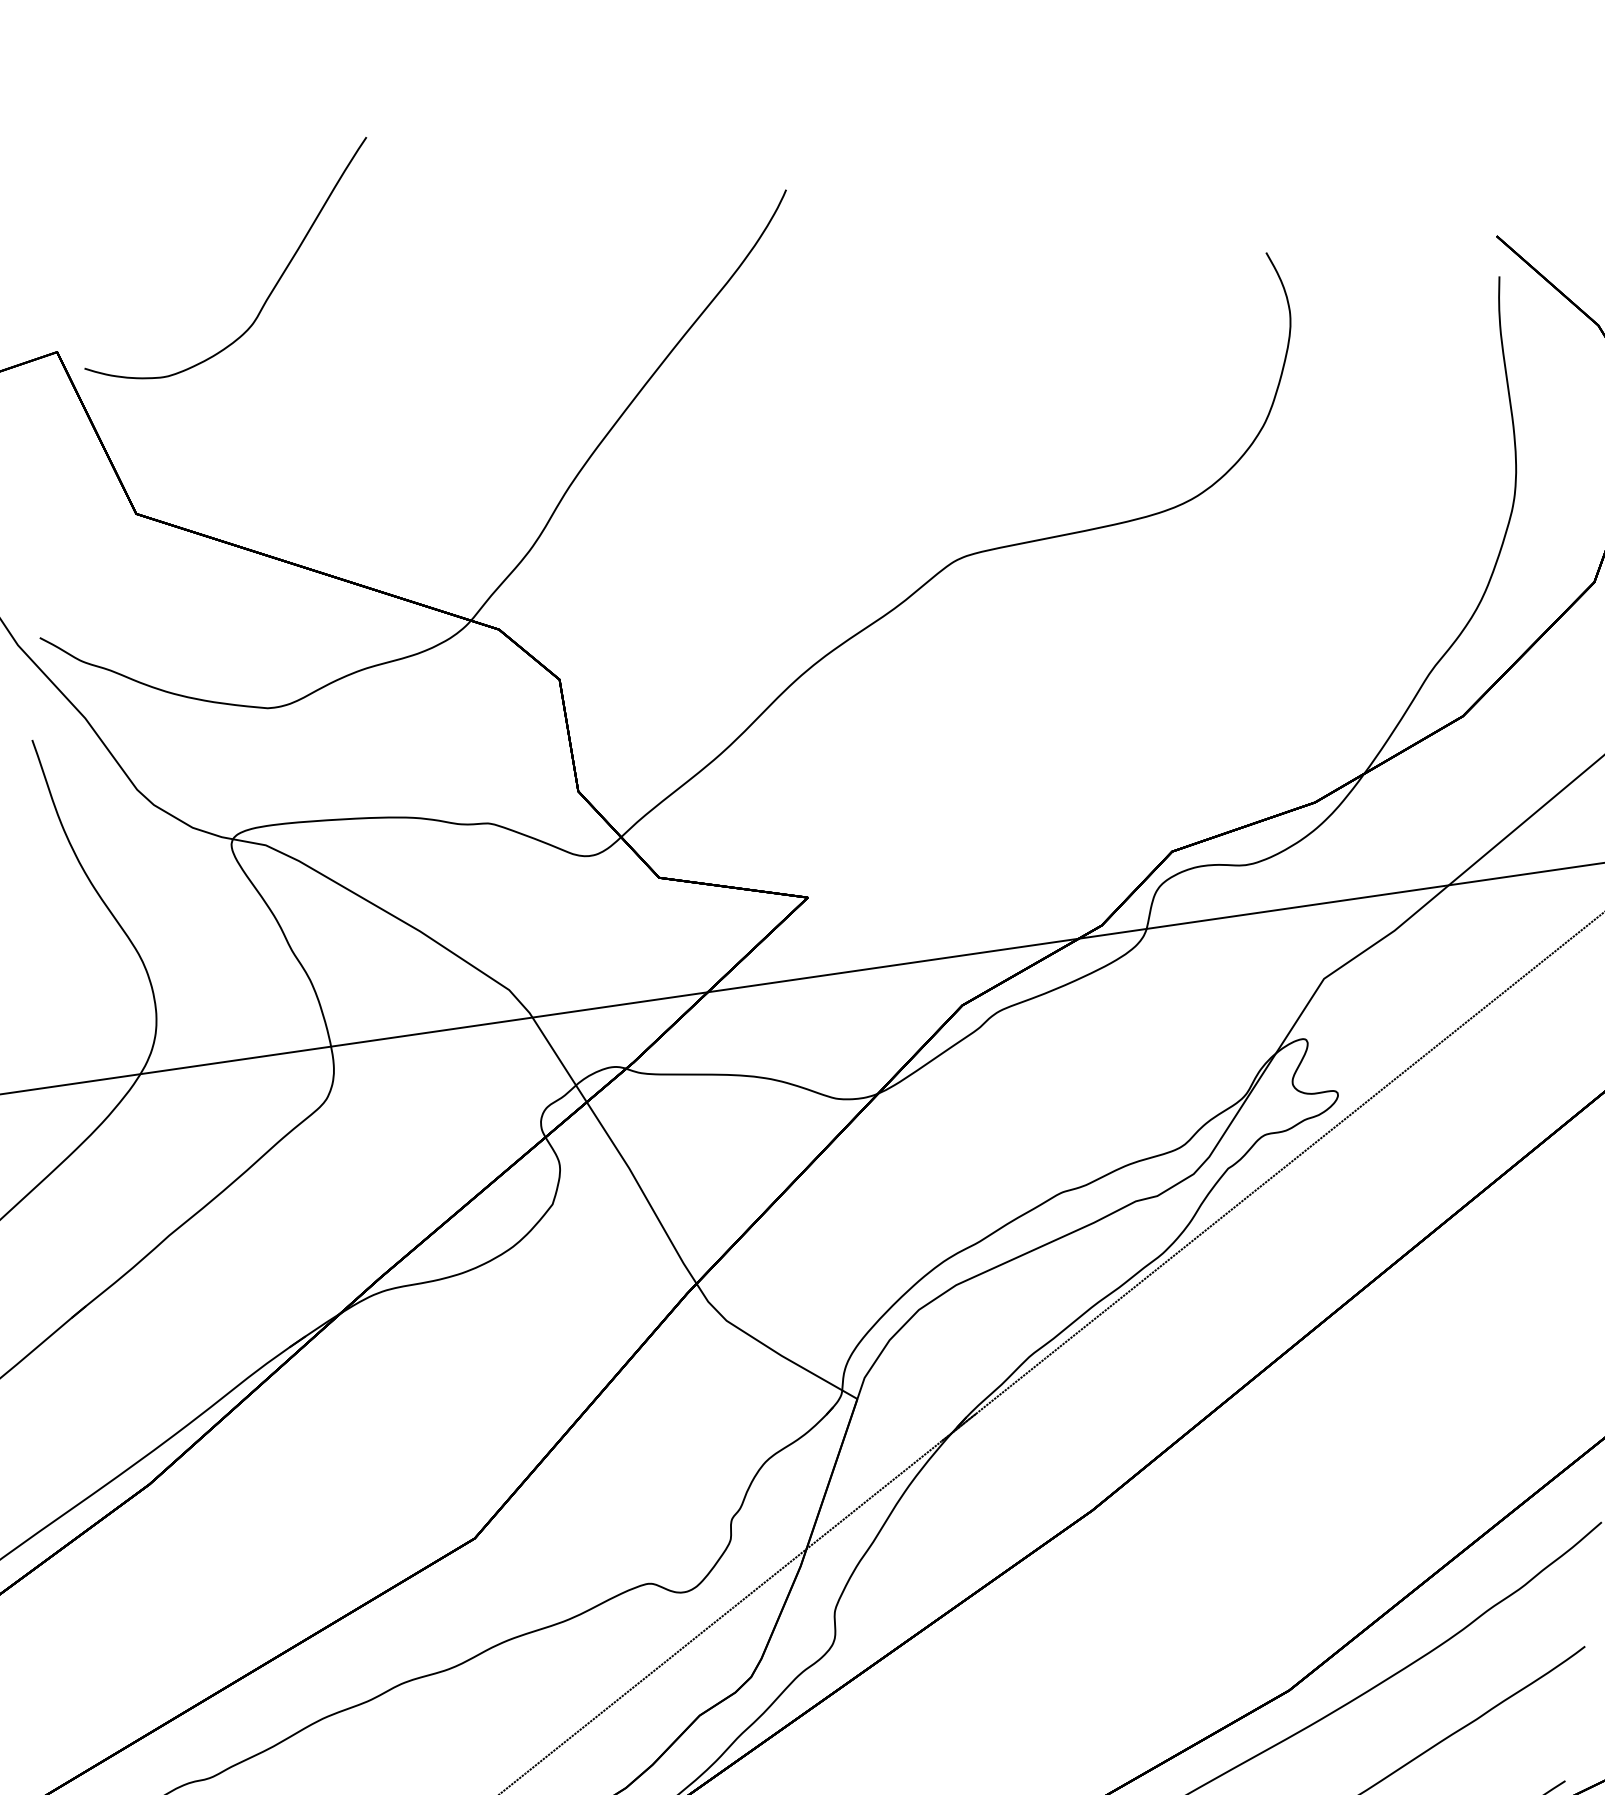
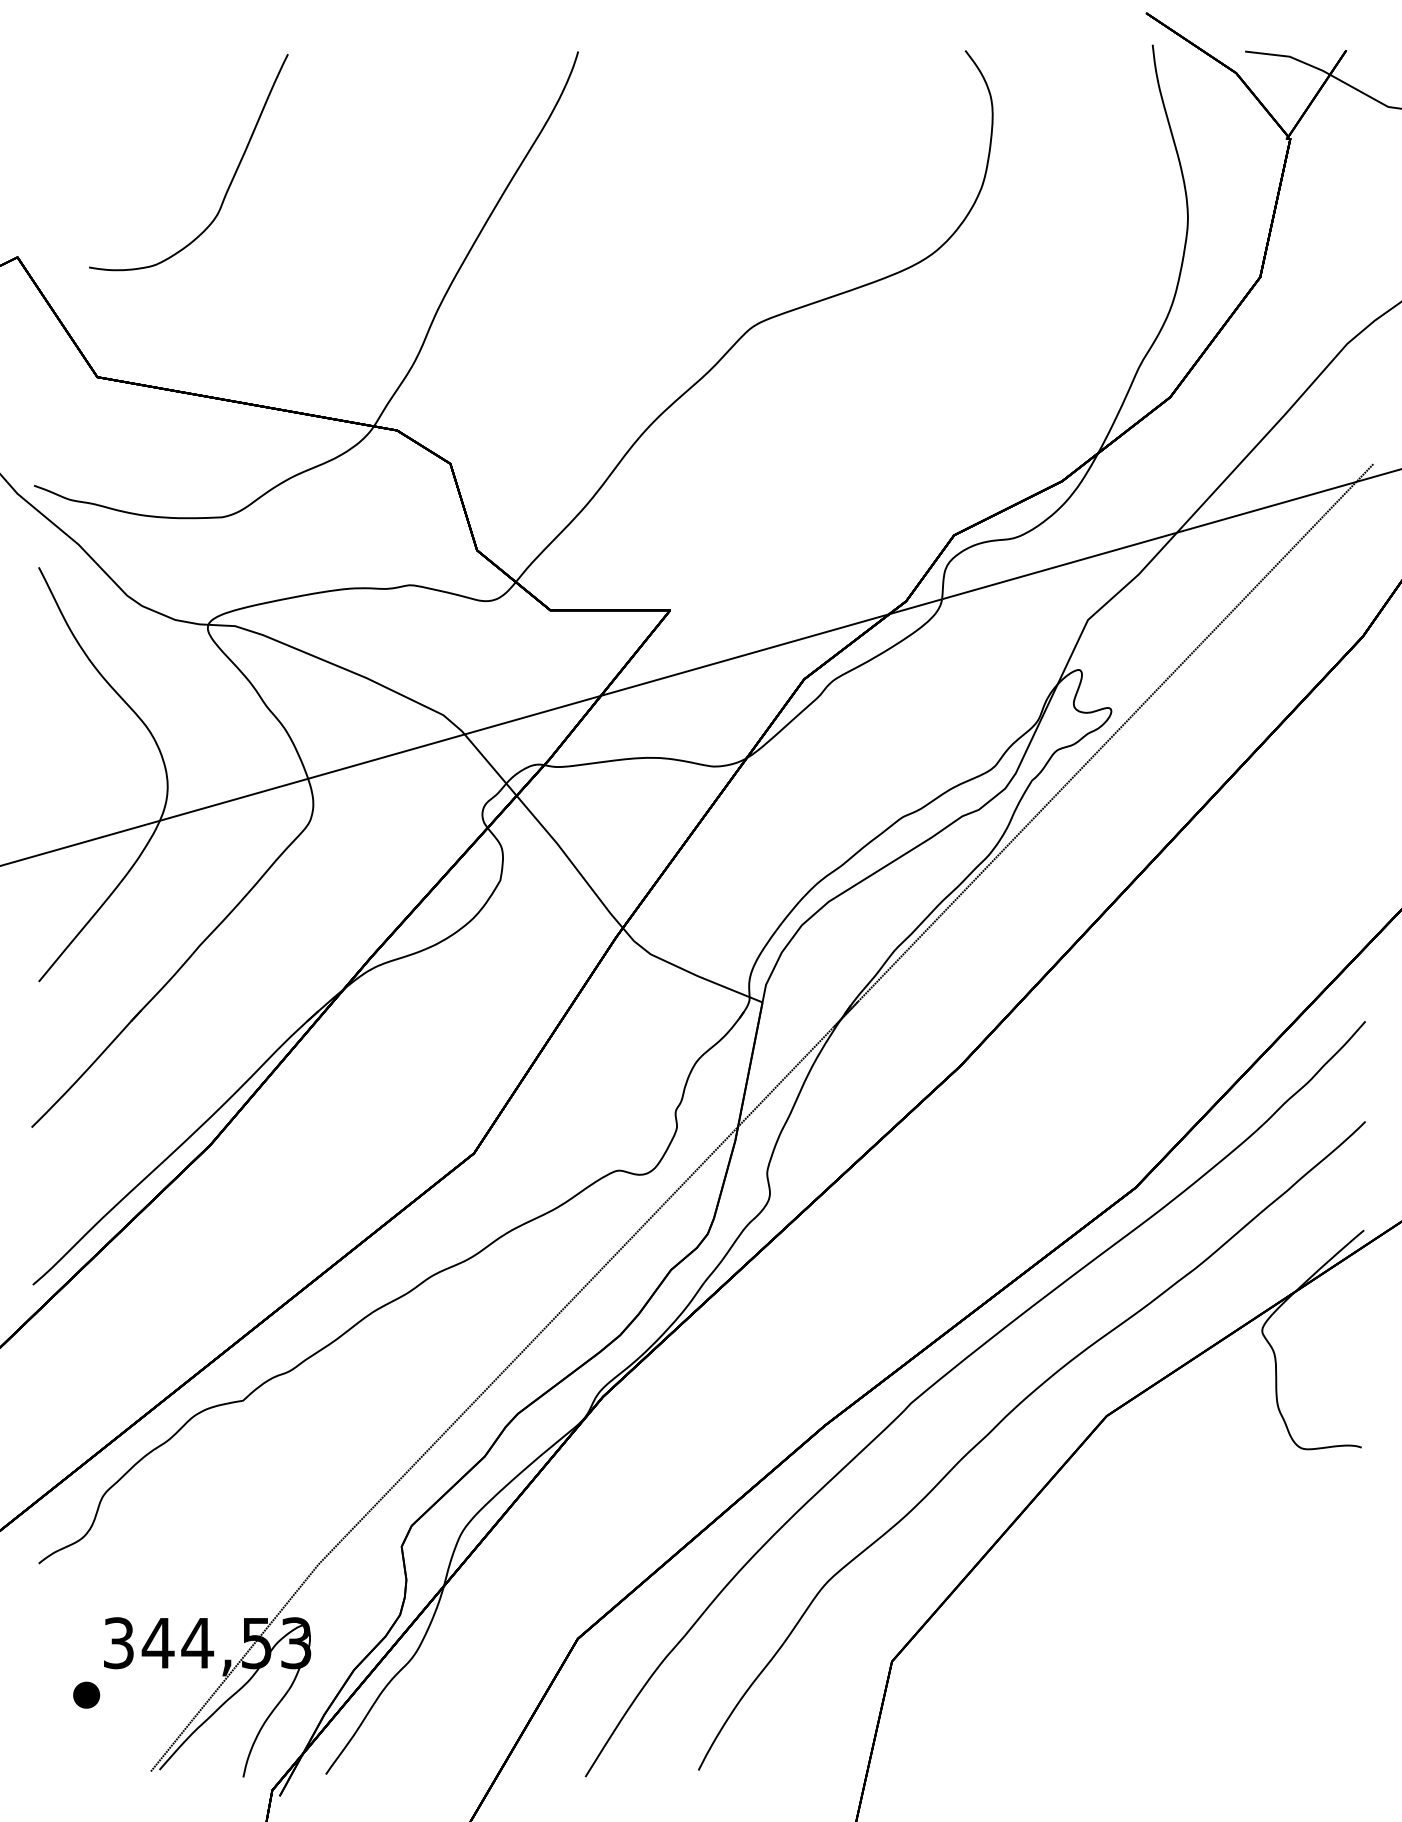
part: (272, 287) -> (229, 183), moved

